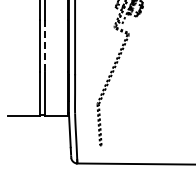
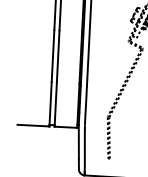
line: (44, 45) -> (57, 55), dashed -> solid

